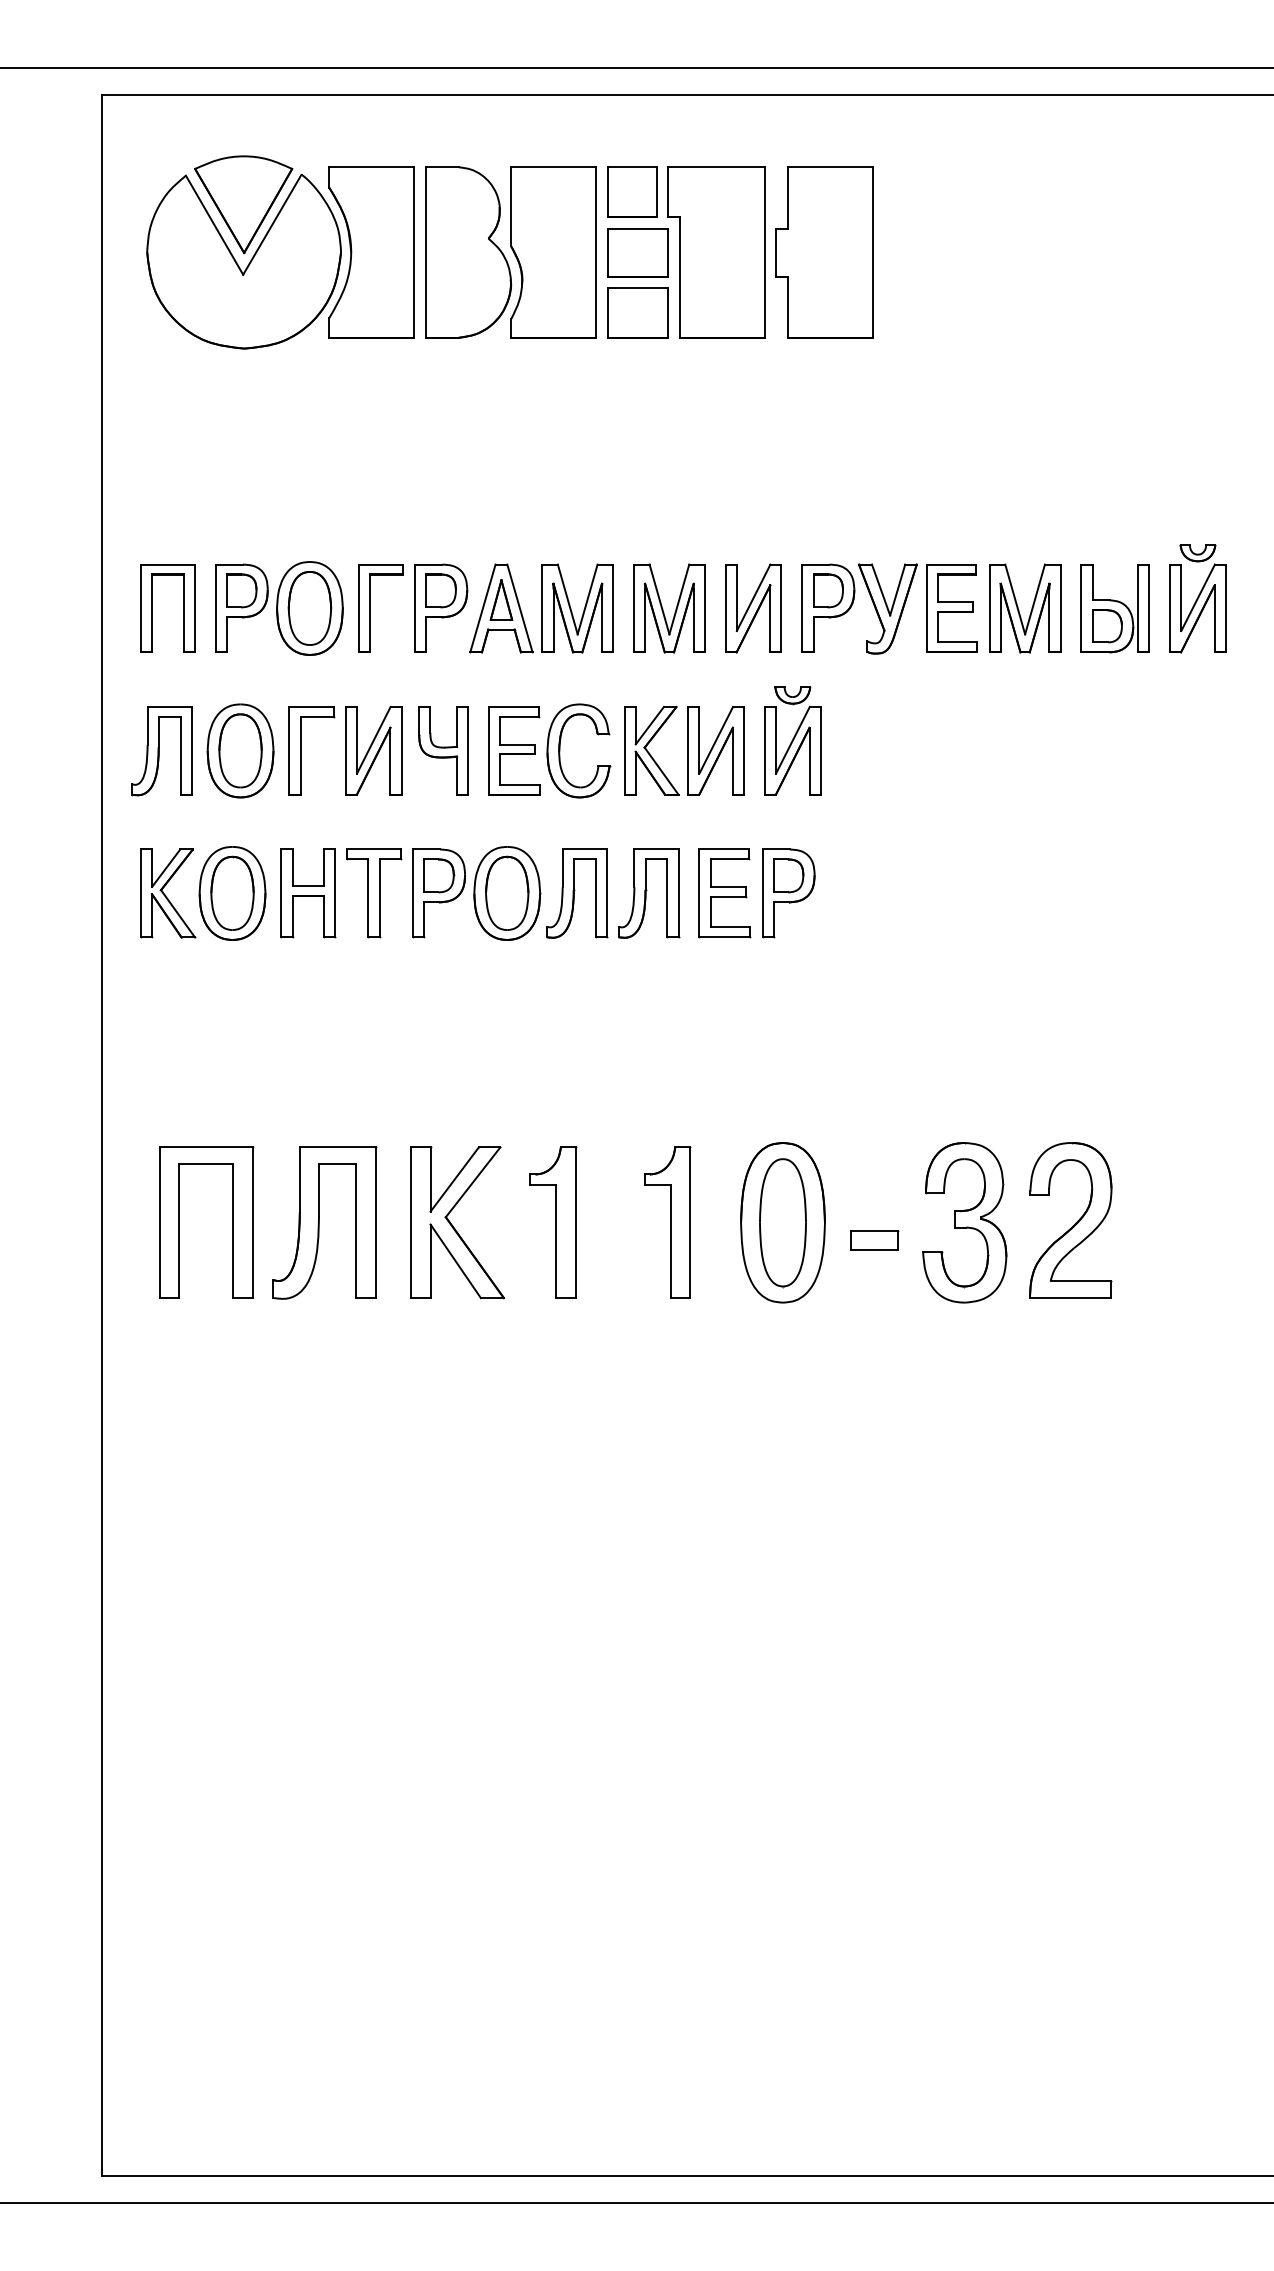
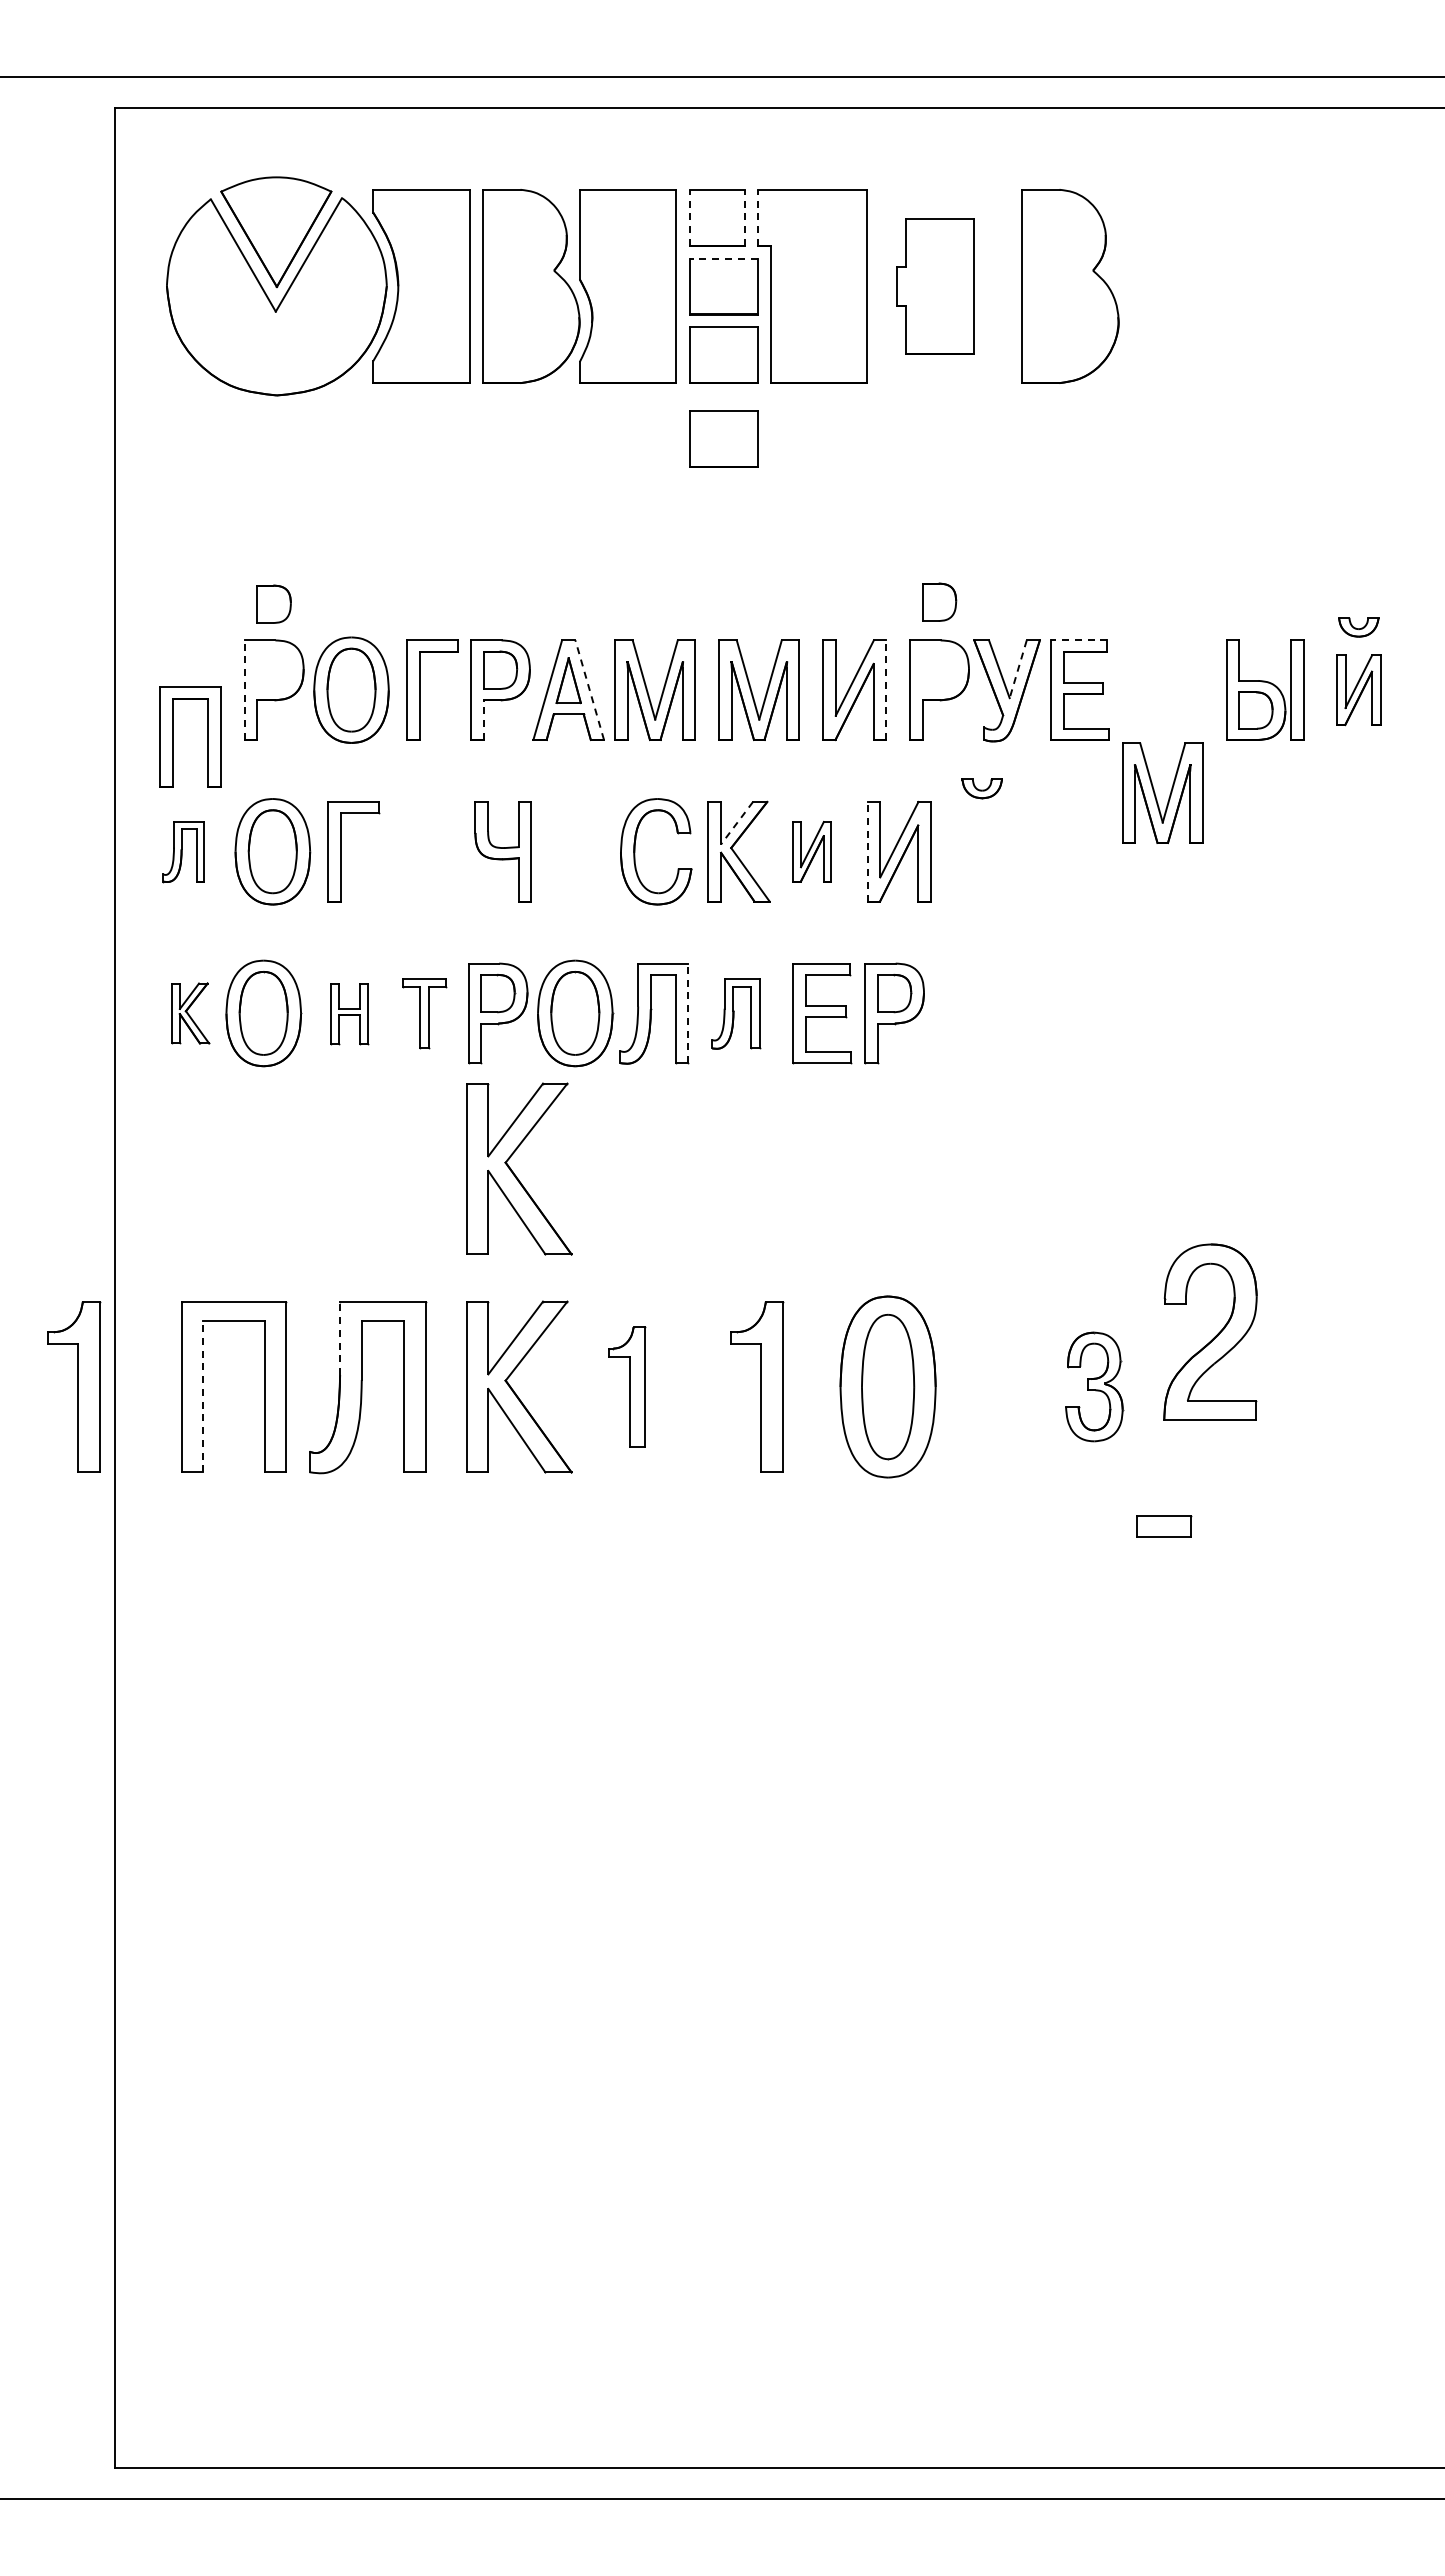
line: (607, 191) -> (689, 217), solid -> dashed
line: (656, 191) -> (744, 217), solid -> dashed
line: (667, 191) -> (757, 217), solid -> dashed
line: (637, 228) -> (723, 259), solid -> dashed
part: (824, 252) -> (935, 286), size x0.7
part: (943, 252) -> (1070, 286), added
part: (637, 386) -> (723, 438), added
line: (950, 564) -> (1078, 640), solid -> dashed
part: (241, 590) -> (273, 603), moved
part: (828, 590) -> (939, 601), moved
line: (897, 590) -> (1018, 669), solid -> dashed
part: (153, 607) -> (173, 736), moved
part: (1018, 607) -> (1155, 792), moved
part: (1197, 607) -> (1358, 689), size x0.7
line: (215, 608) -> (244, 690), solid -> dashed
line: (519, 608) -> (589, 690), solid -> dashed
line: (781, 608) -> (886, 690), solid -> dashed
line: (426, 635) -> (483, 720), solid -> dashed
part: (792, 695) -> (981, 788), moved
line: (650, 725) -> (737, 823), solid -> dashed
part: (161, 750) -> (183, 851), size x0.6
part: (373, 750) -> (423, 851), removed
part: (514, 750) -> (583, 851), removed
part: (716, 750) -> (812, 851), size x0.6
line: (764, 750) -> (867, 851), solid -> dashed
part: (167, 893) -> (190, 1013), size x0.6
part: (308, 893) -> (349, 1013), size x0.6
part: (374, 893) -> (424, 1013), size x0.7
line: (607, 893) -> (688, 1013), solid -> dashed
part: (649, 893) -> (736, 1013), size x0.7
part: (452, 1032) -> (513, 1171), added
line: (300, 1180) -> (340, 1338), solid -> dashed
part: (65, 1222) -> (74, 1386), added
part: (553, 1222) -> (627, 1386), size x0.7
part: (964, 1222) -> (1094, 1386), size x0.6
part: (1075, 1223) -> (1215, 1335), moved
line: (179, 1231) -> (203, 1396), solid -> dashed
part: (875, 1240) -> (1164, 1526), moved

